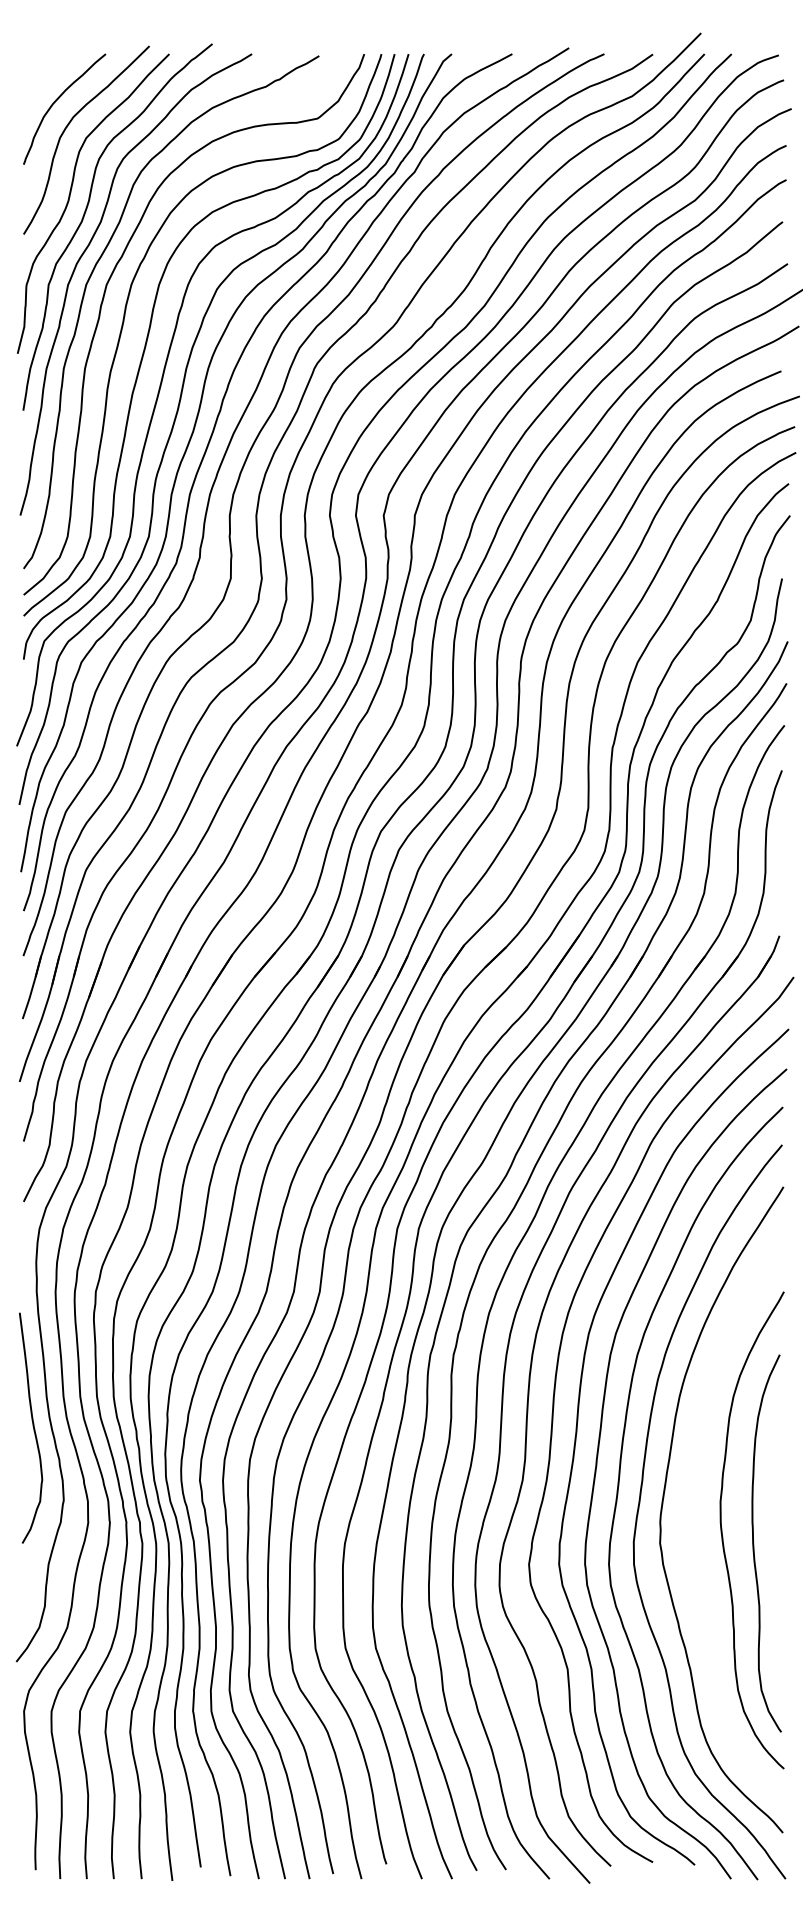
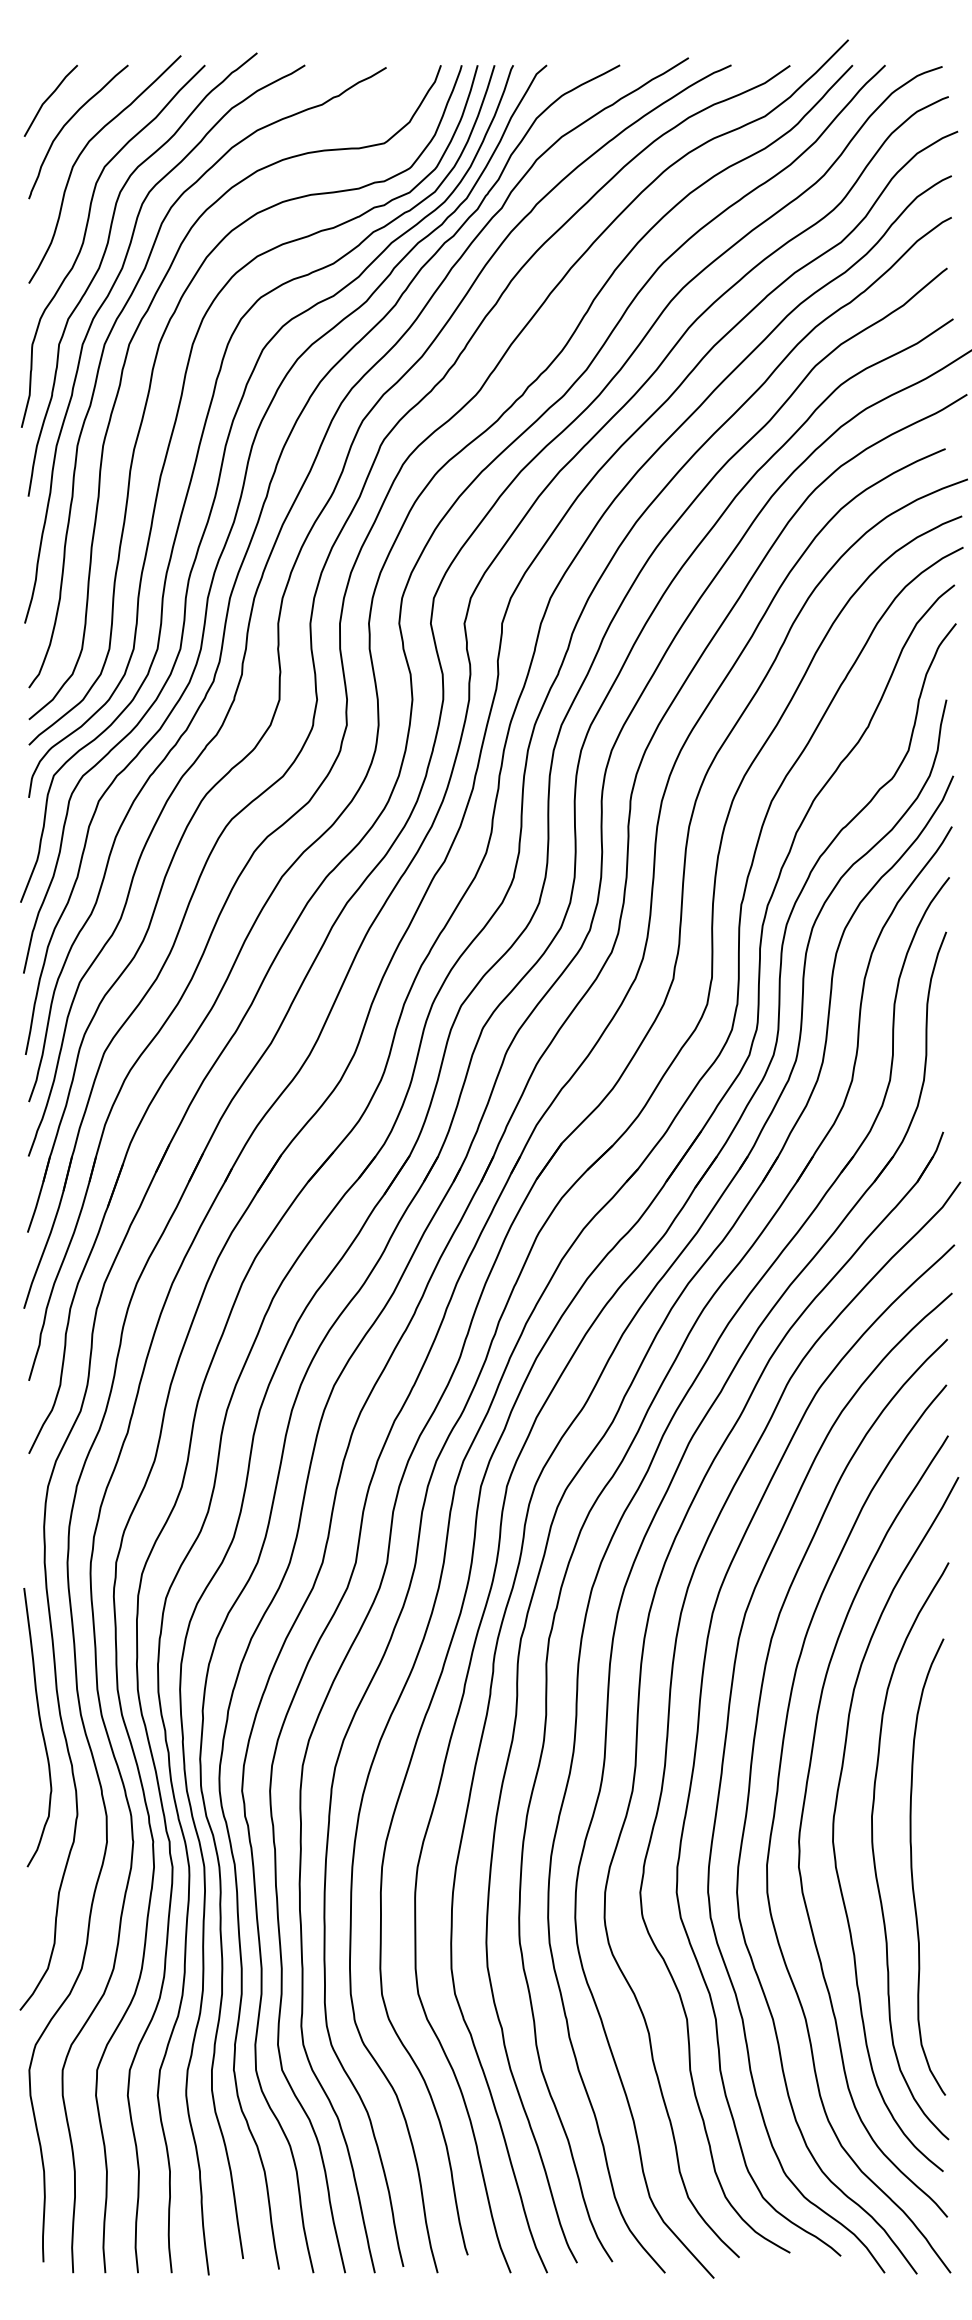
line: (40, 81) -> (49, 98), added
curve: (690, 1500) -> (835, 1815), added

